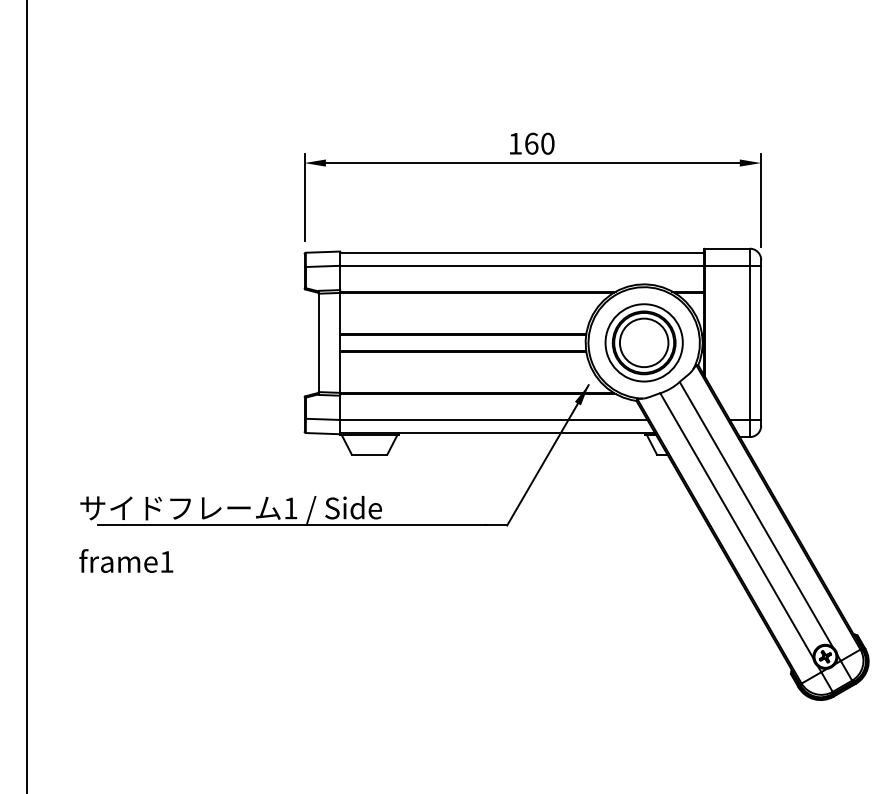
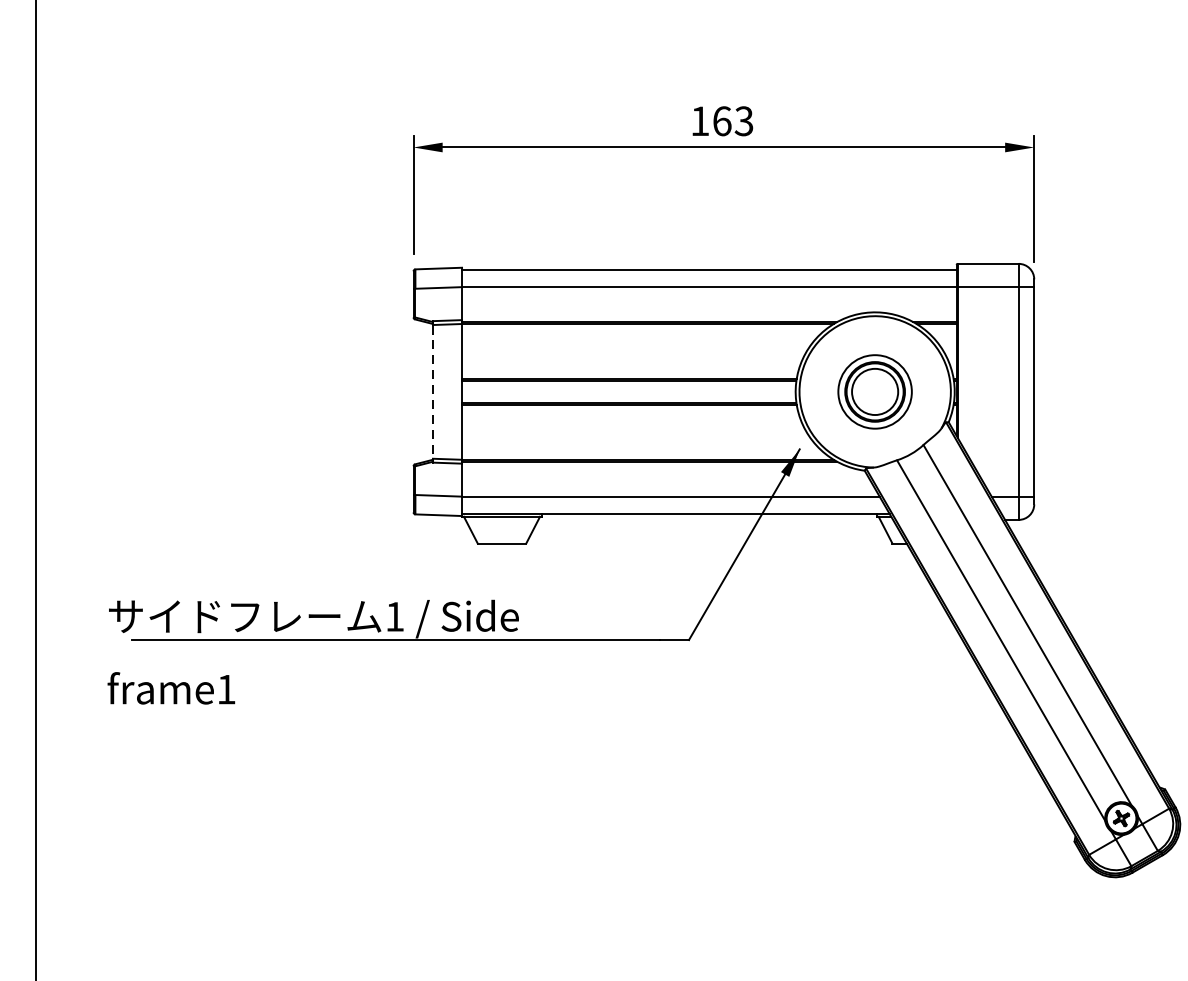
text: (547, 143) -> (743, 120), 160 -> 163
part: (643, 342) -> (874, 391), size x0.7
line: (318, 343) -> (432, 392), solid -> dashed

